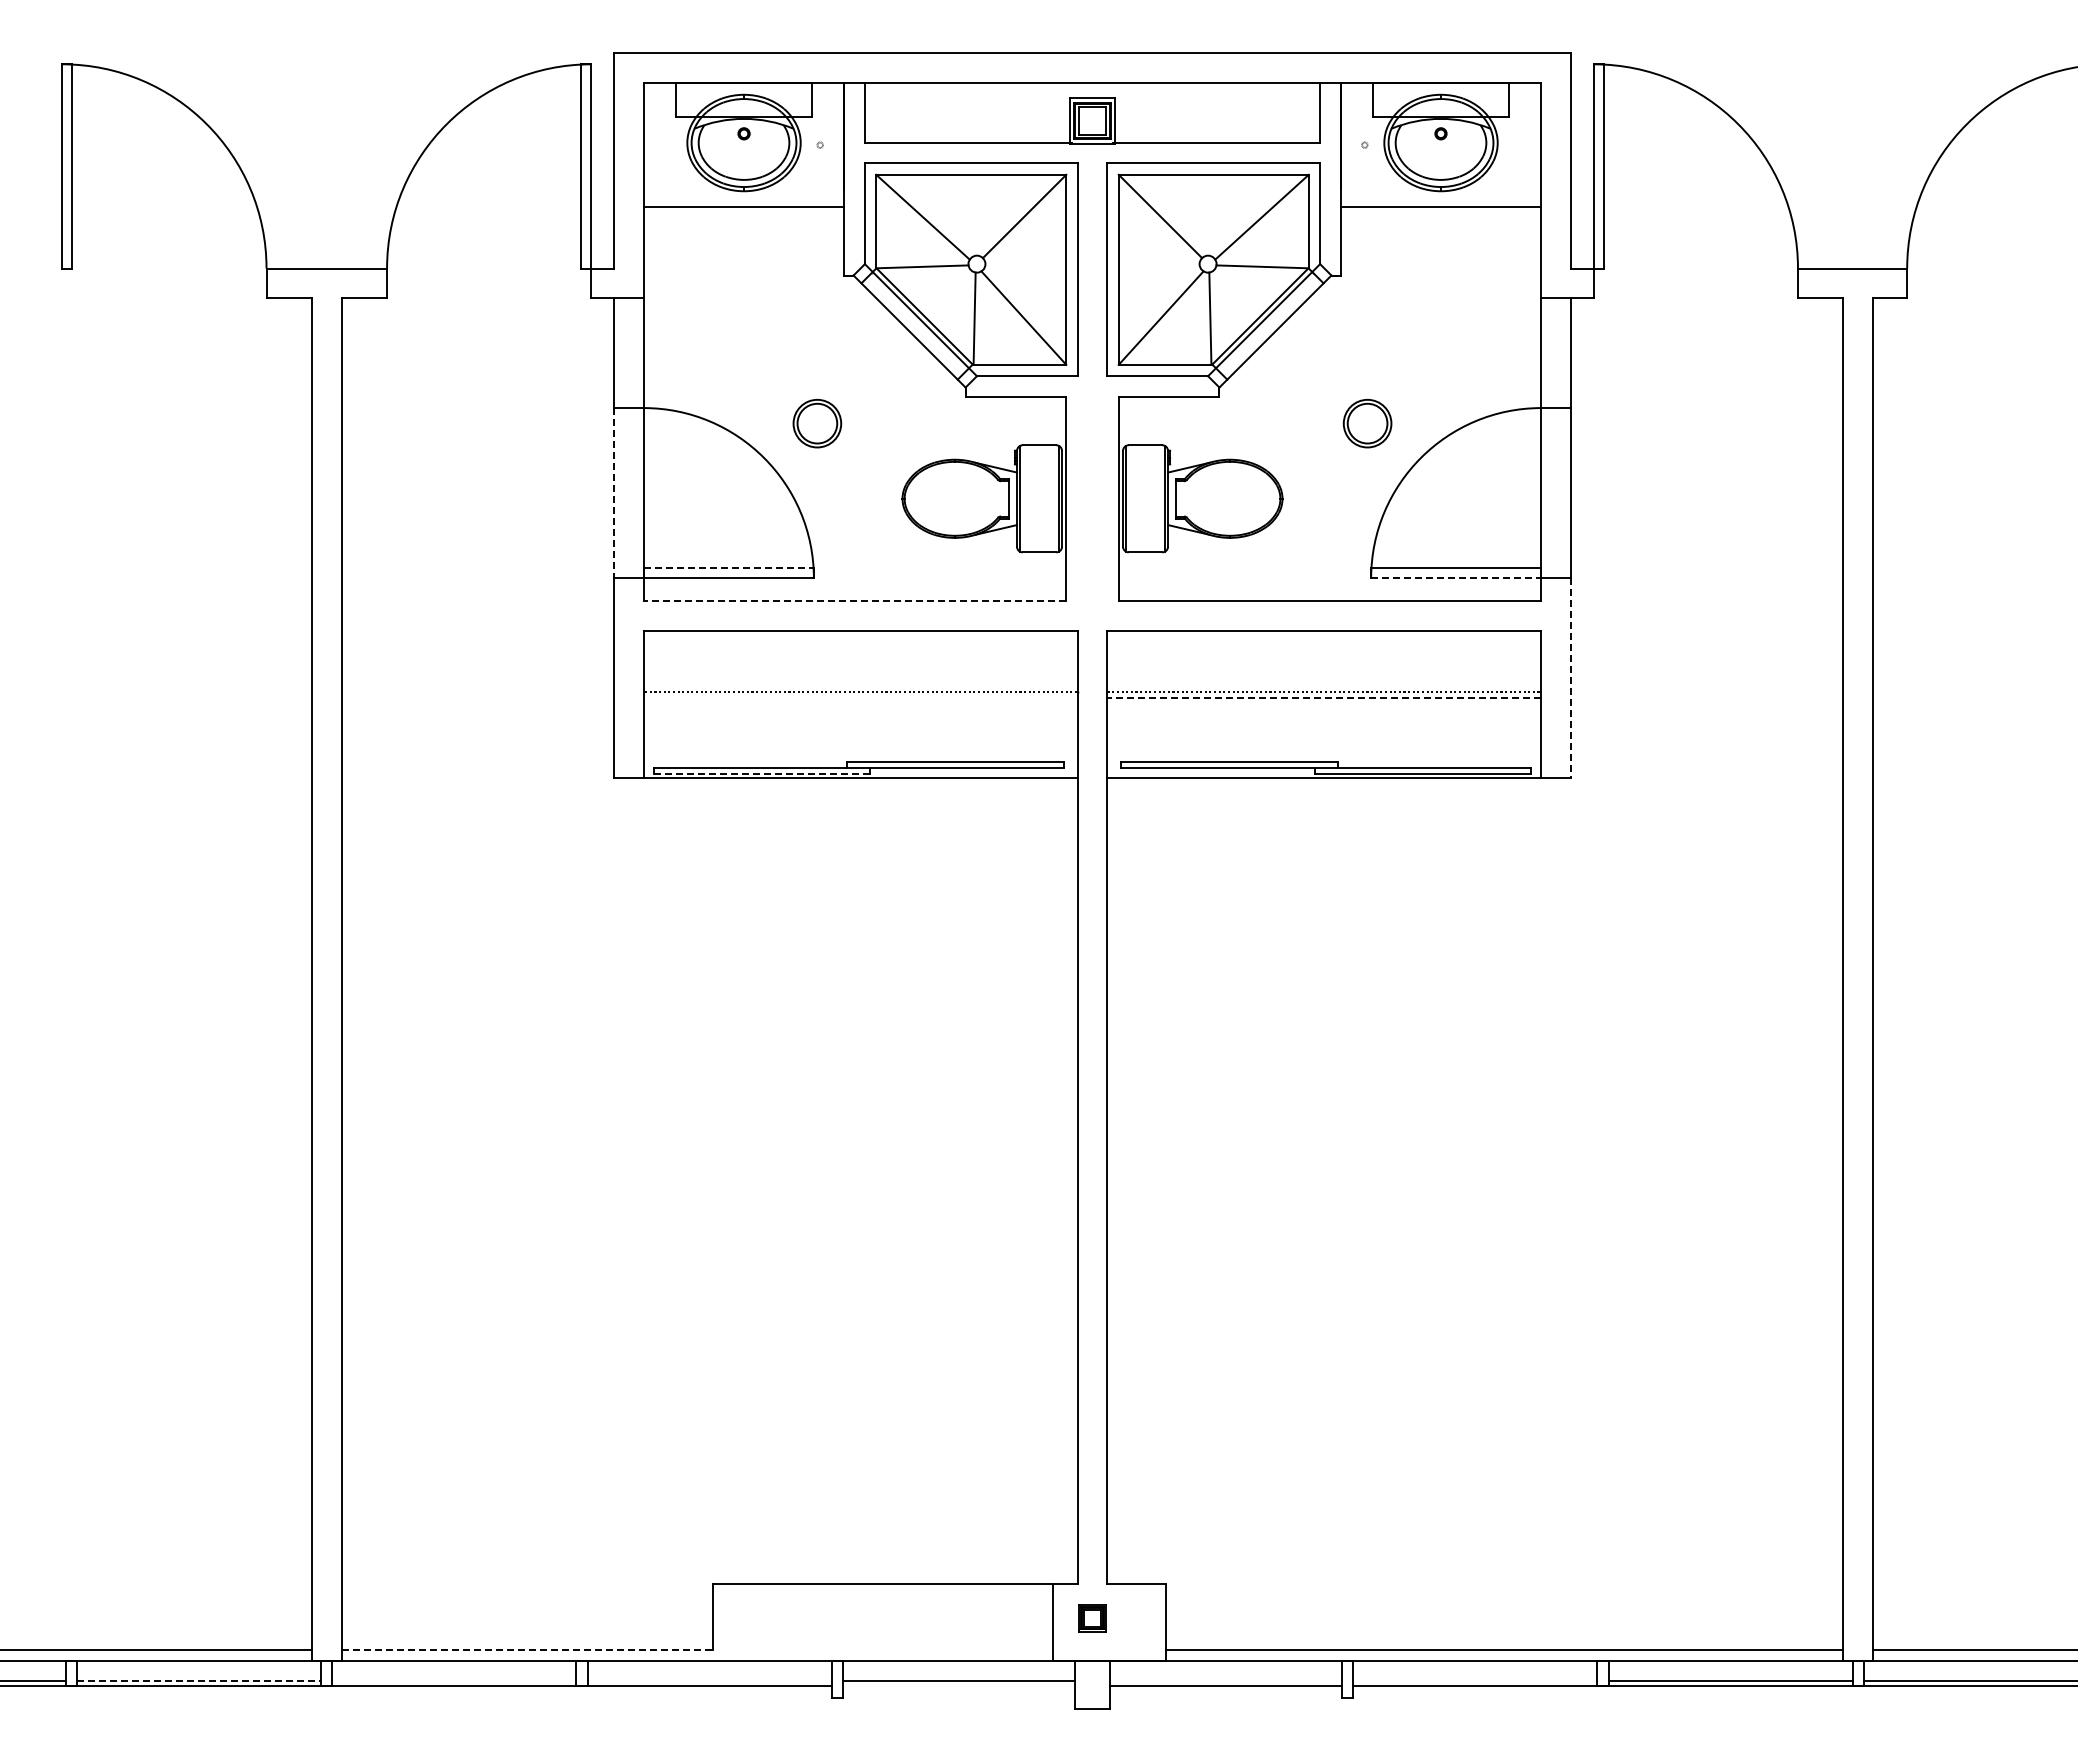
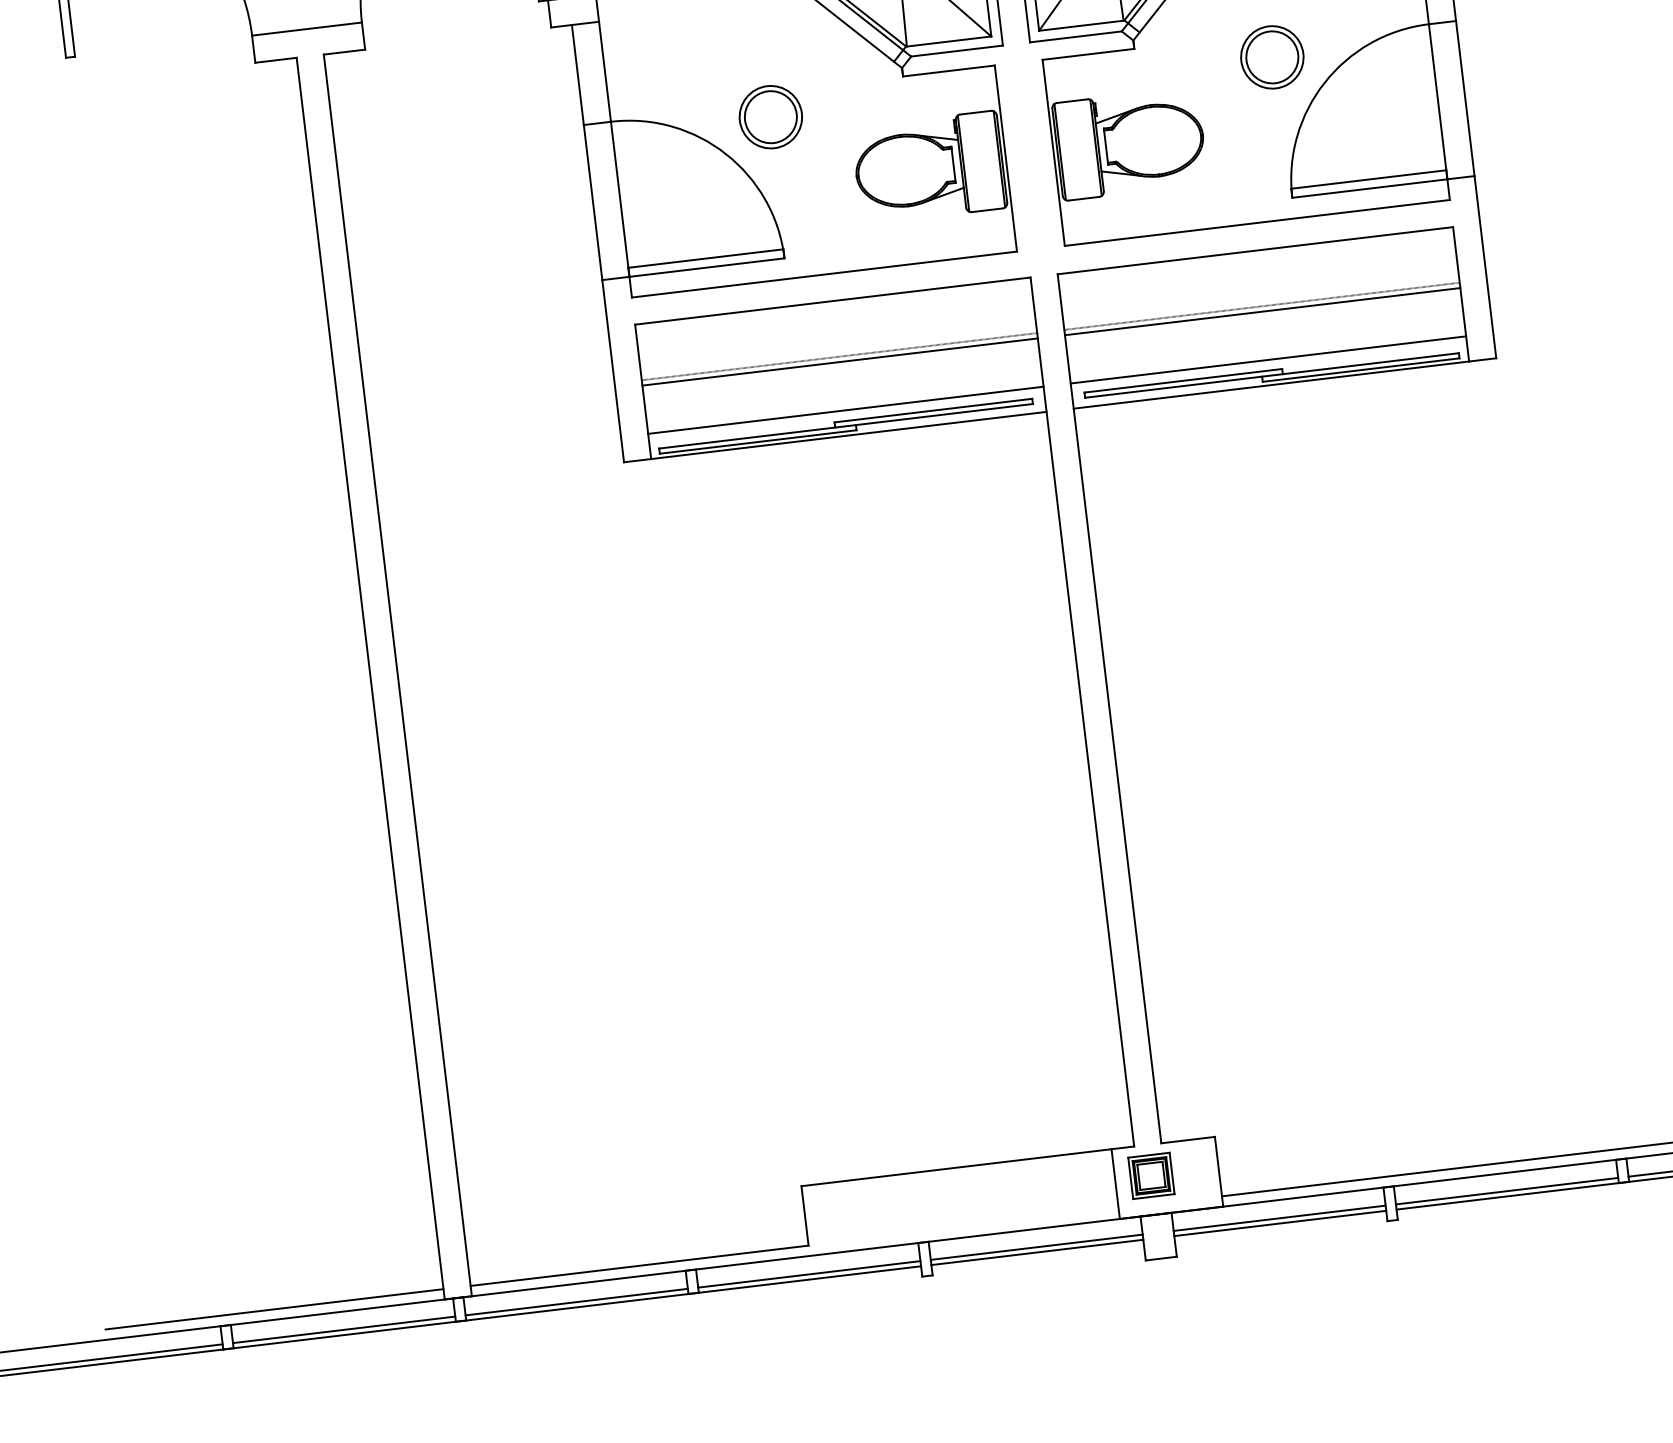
part: (817, 423) -> (771, 116), size x1.43
part: (1367, 423) -> (1272, 57), size x1.43
line: (613, 493) -> (592, 202), dashed -> solid
line: (729, 568) -> (706, 258), dashed -> solid
line: (1456, 578) -> (1370, 188), dashed -> solid
line: (854, 600) -> (823, 274), dashed -> solid
line: (1571, 678) -> (1485, 267), dashed -> solid
line: (860, 697) -> (839, 361), added
line: (1324, 697) -> (1262, 311), dashed -> solid
line: (860, 750) -> (845, 410), added
line: (1324, 750) -> (1268, 359), added
line: (761, 773) -> (758, 442), dashed -> solid
part: (1092, 1618) -> (1151, 1176), size x1.67
line: (527, 1649) -> (639, 1265), dashed -> solid
line: (199, 1680) -> (344, 1329), dashed -> solid
line: (454, 1680) -> (576, 1301), added
line: (709, 1680) -> (809, 1274), added
line: (1225, 1680) -> (1279, 1218), added
line: (1475, 1680) -> (1507, 1190), added
line: (958, 1686) -> (1036, 1252), added

